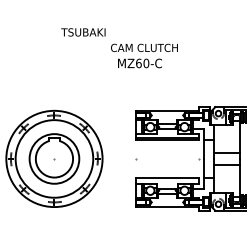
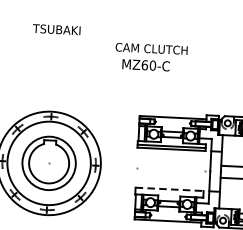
text: (83, 32) -> (56, 29), moved
line: (167, 177) -> (169, 189), solid -> dashed

